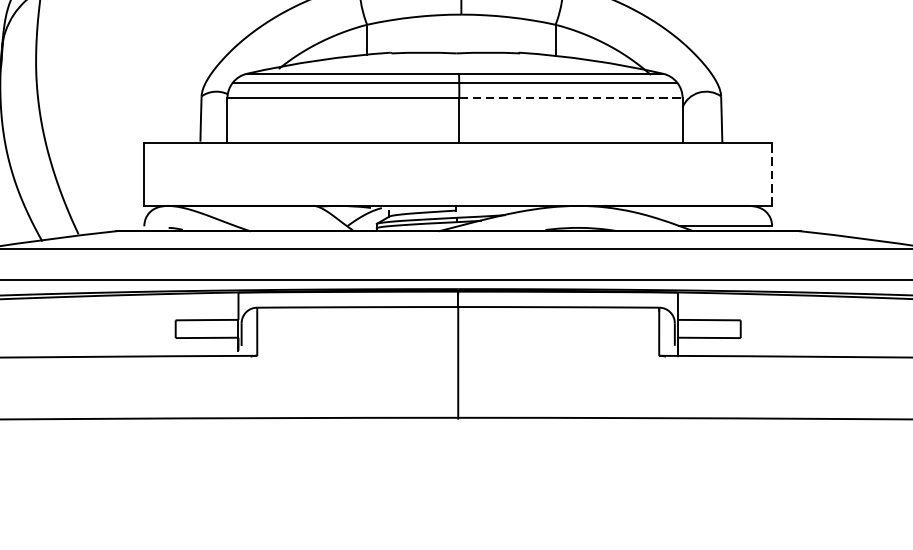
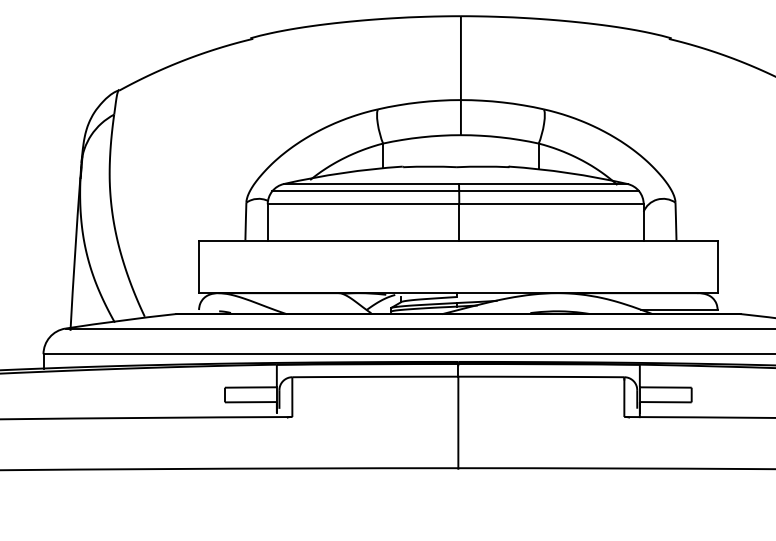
line: (571, 98) -> (551, 204), dashed -> solid
line: (771, 174) -> (717, 267), dashed -> solid

